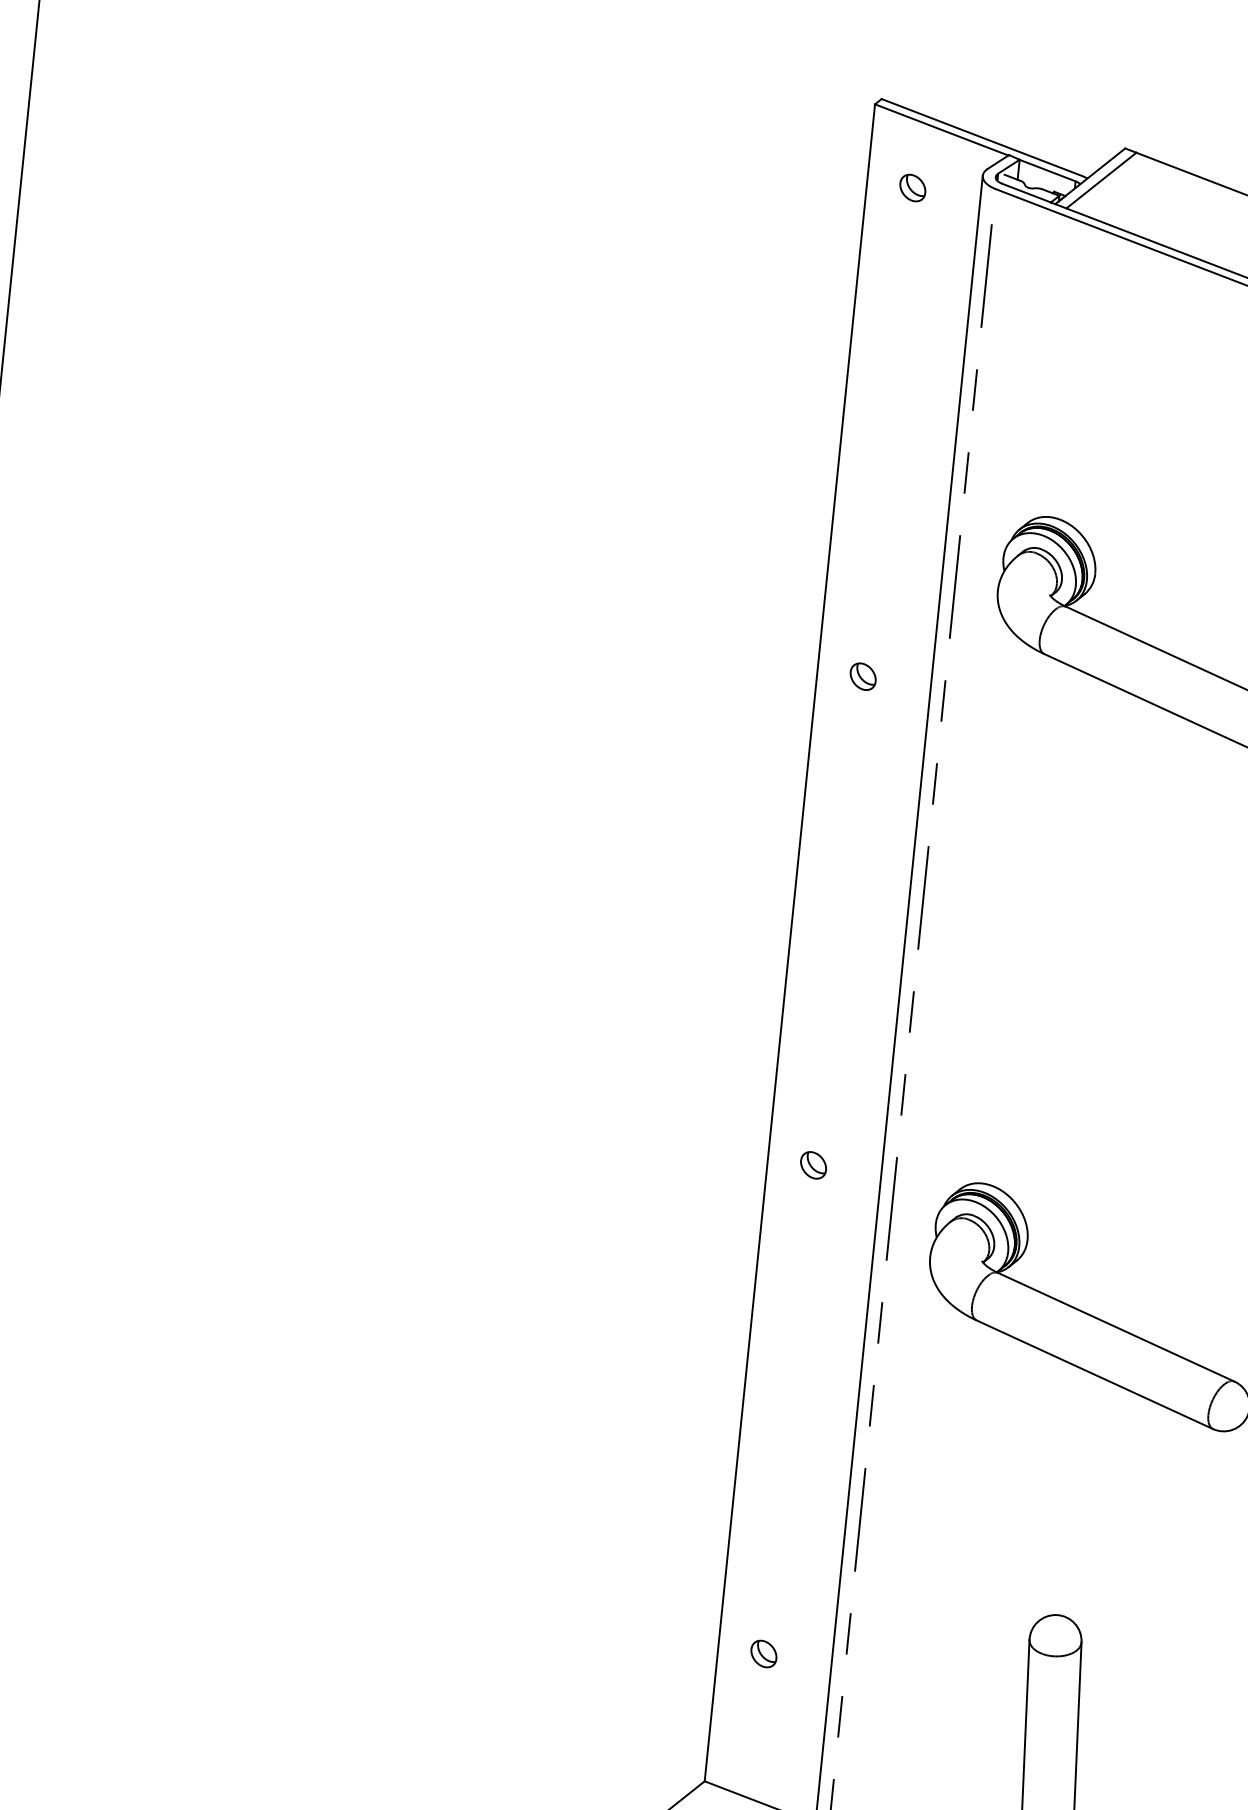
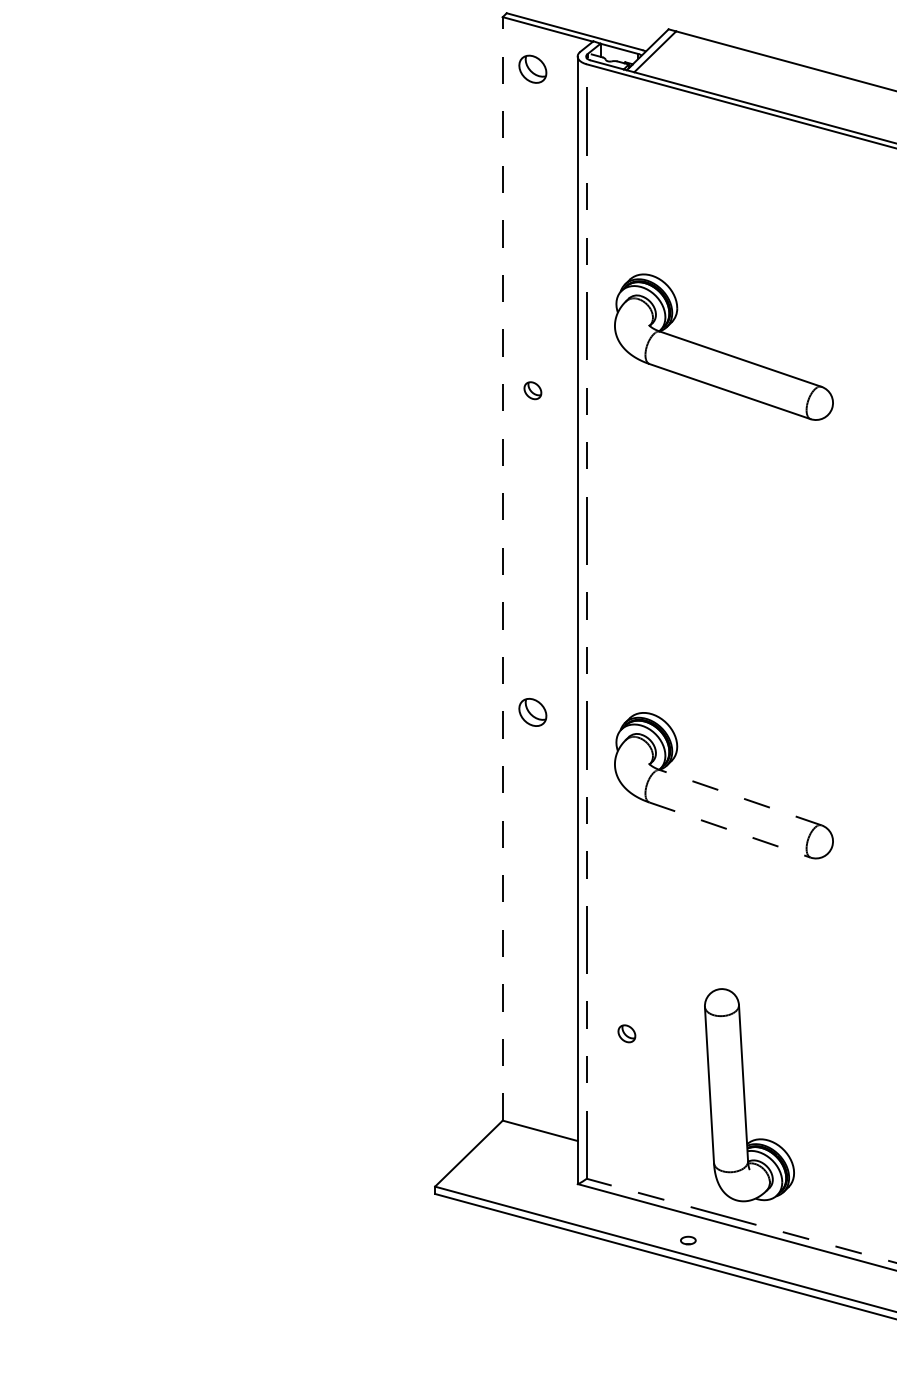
part: (912, 186) -> (532, 68), size x1.6
line: (789, 942) -> (502, 568), solid -> dashed
part: (813, 1164) -> (532, 711), size x1.6
line: (1115, 1326) -> (740, 797), solid -> dashed
line: (1095, 1375) -> (730, 830), solid -> dashed
part: (763, 1653) -> (626, 1033), moved

